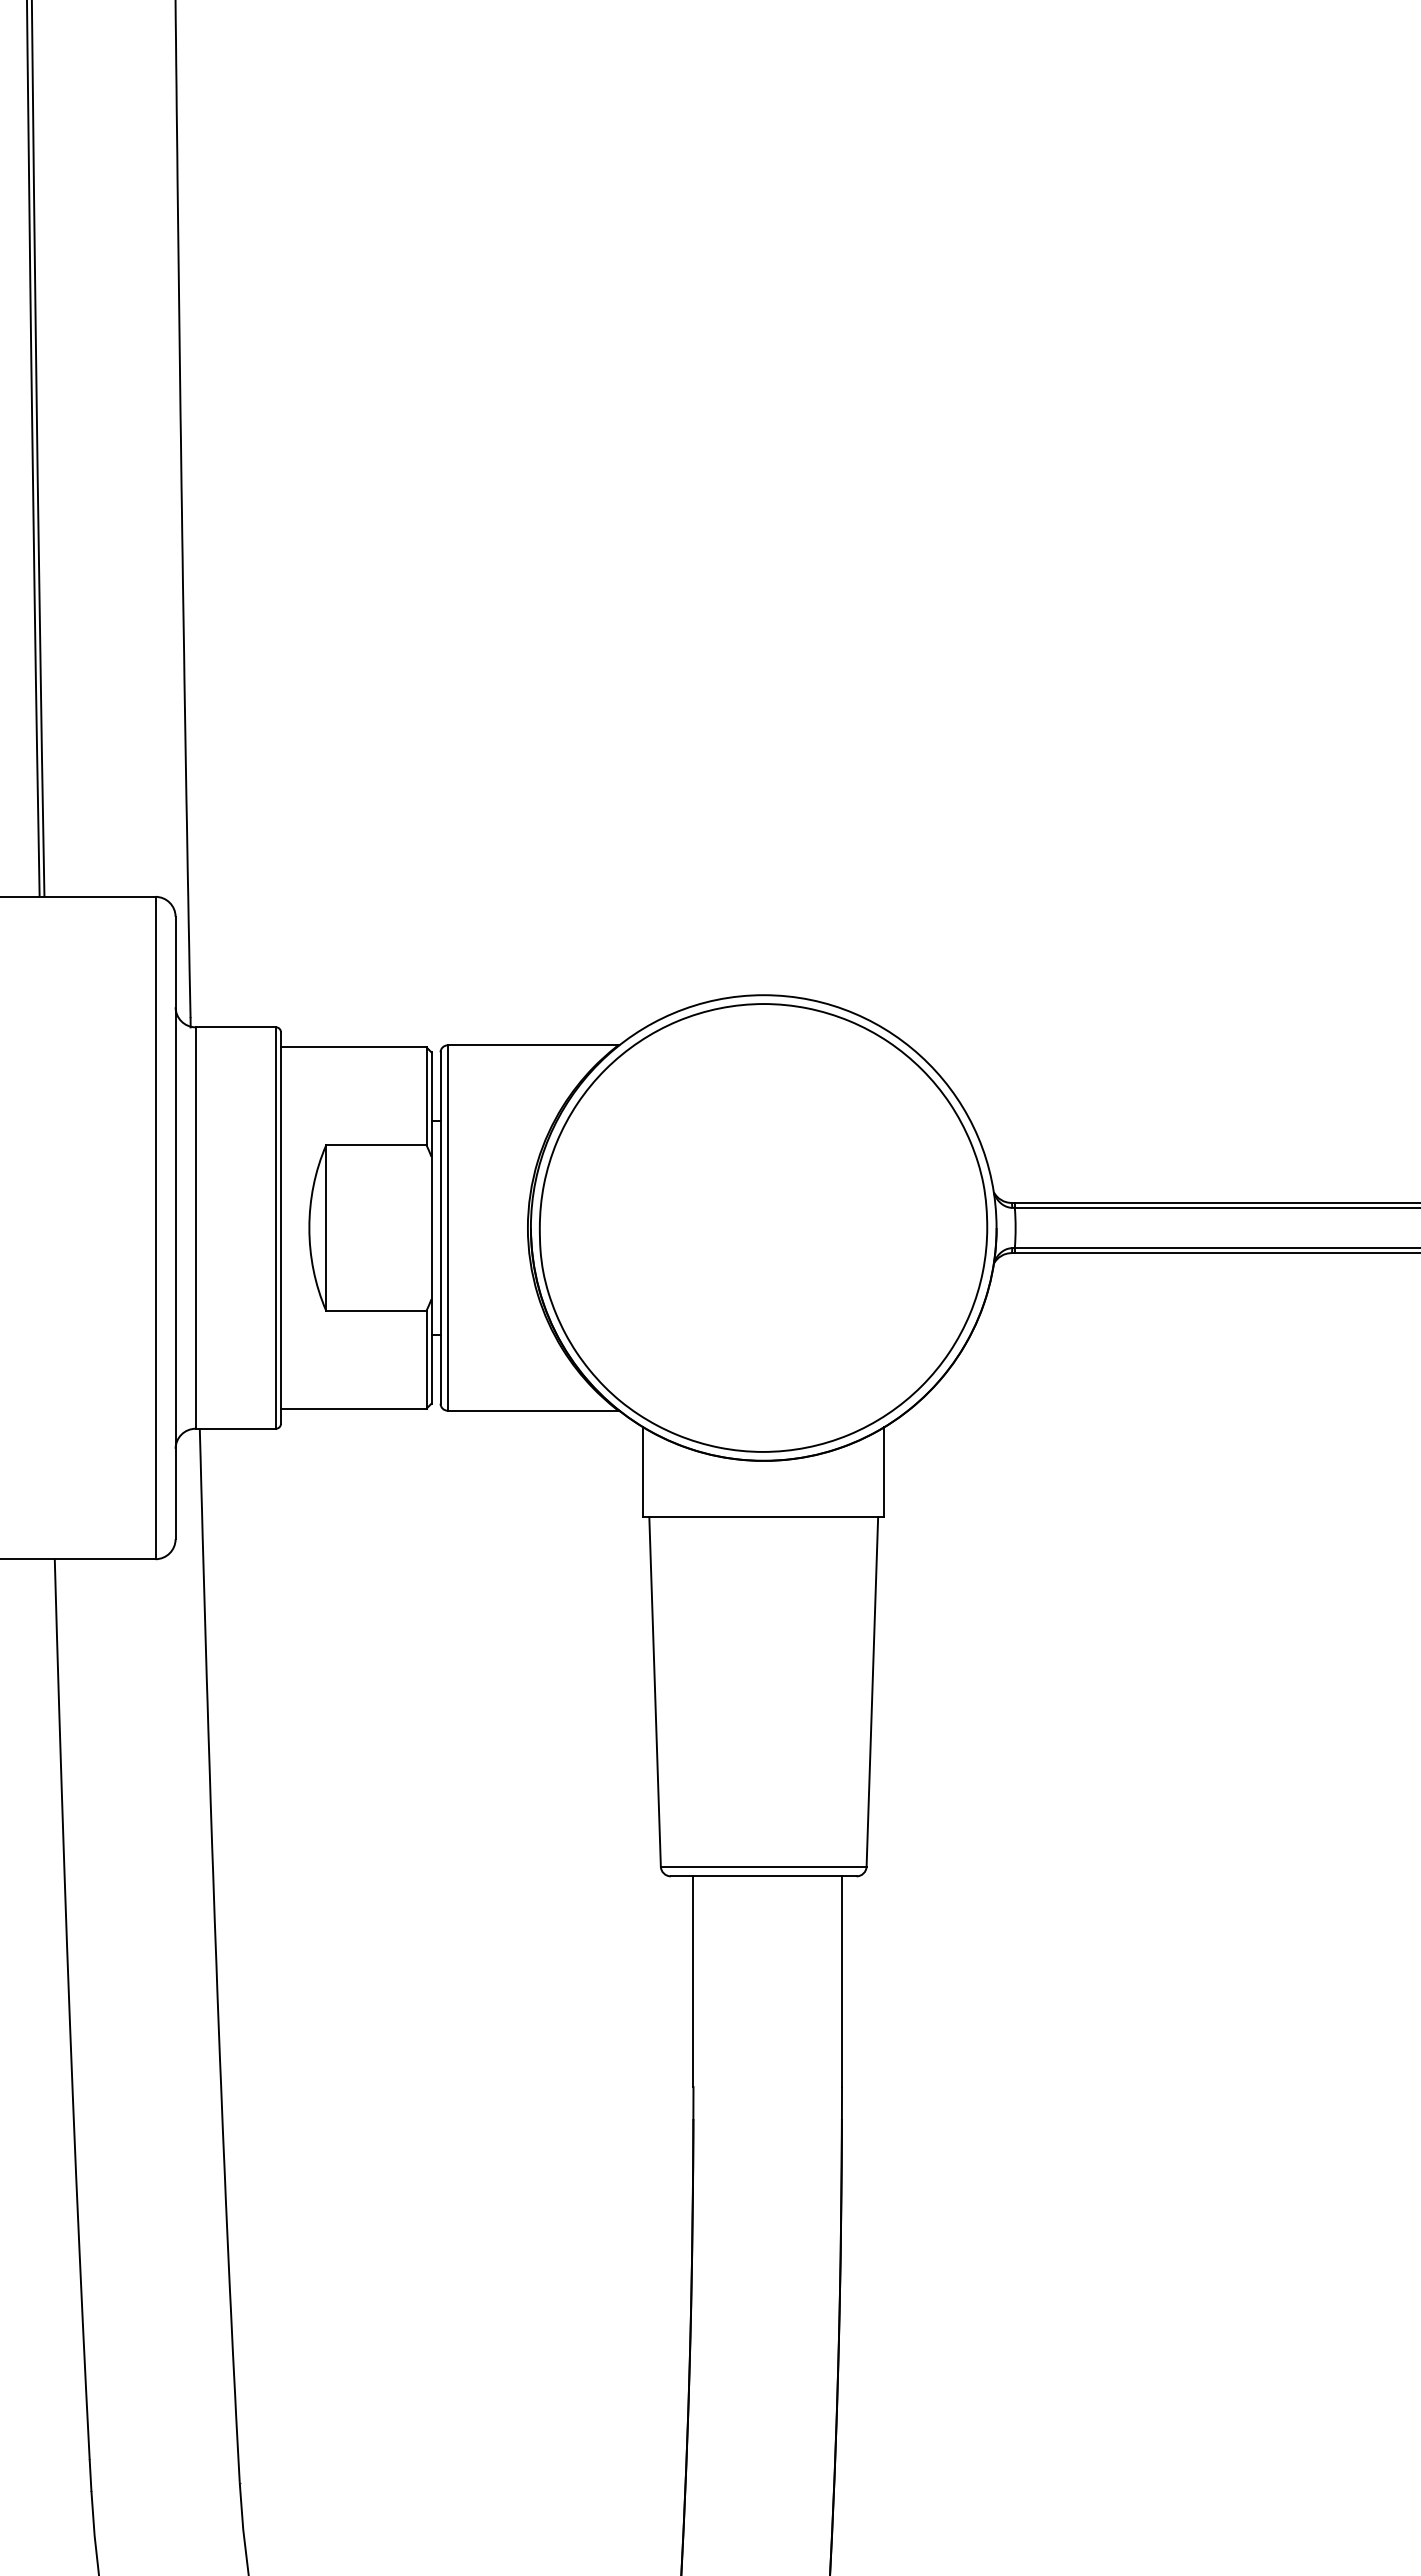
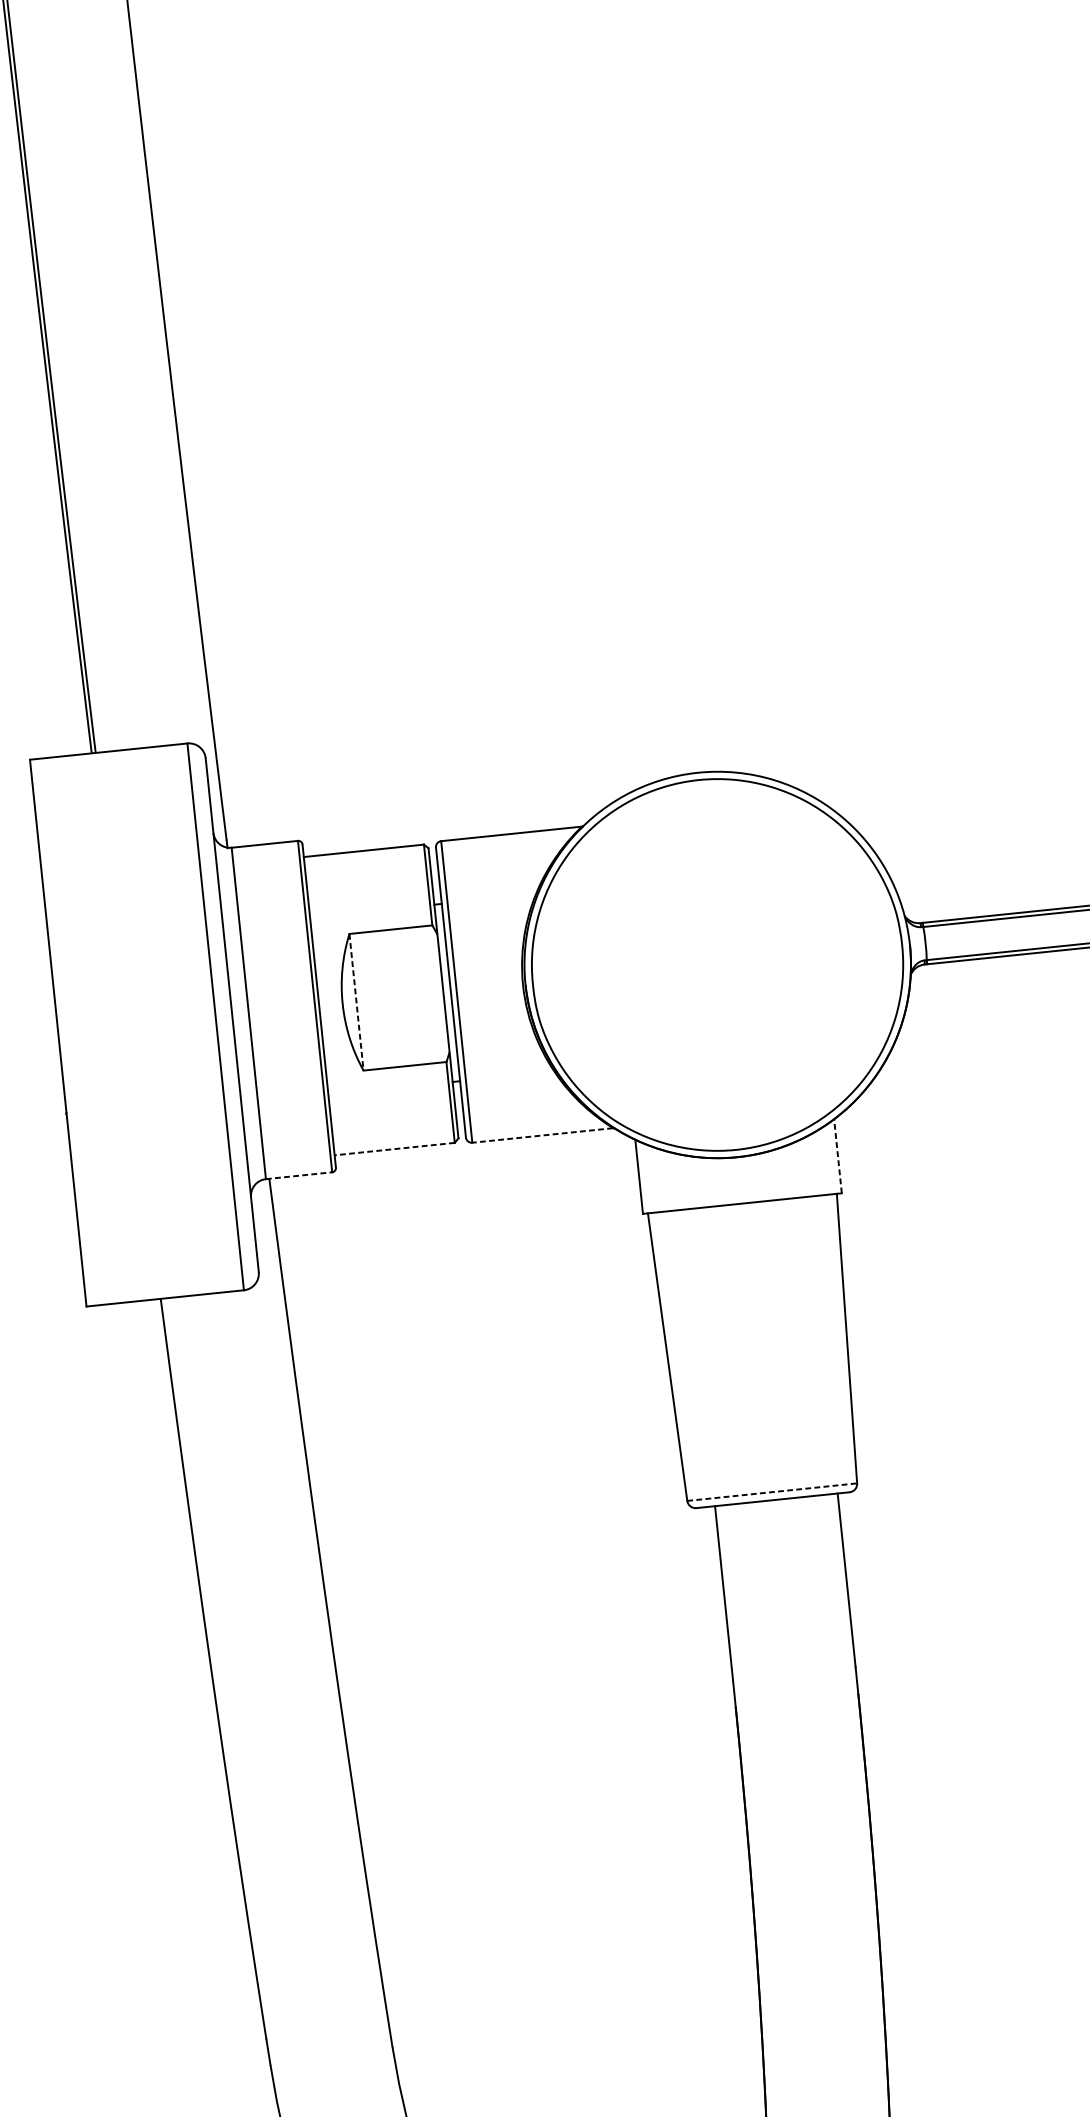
line: (326, 1227) -> (356, 1001), solid -> dashed
line: (353, 1408) -> (394, 1148), solid -> dashed
line: (532, 1410) -> (542, 1135), solid -> dashed
line: (236, 1428) -> (299, 1175), solid -> dashed
line: (884, 1472) -> (838, 1156), solid -> dashed
line: (763, 1866) -> (772, 1492), solid -> dashed

